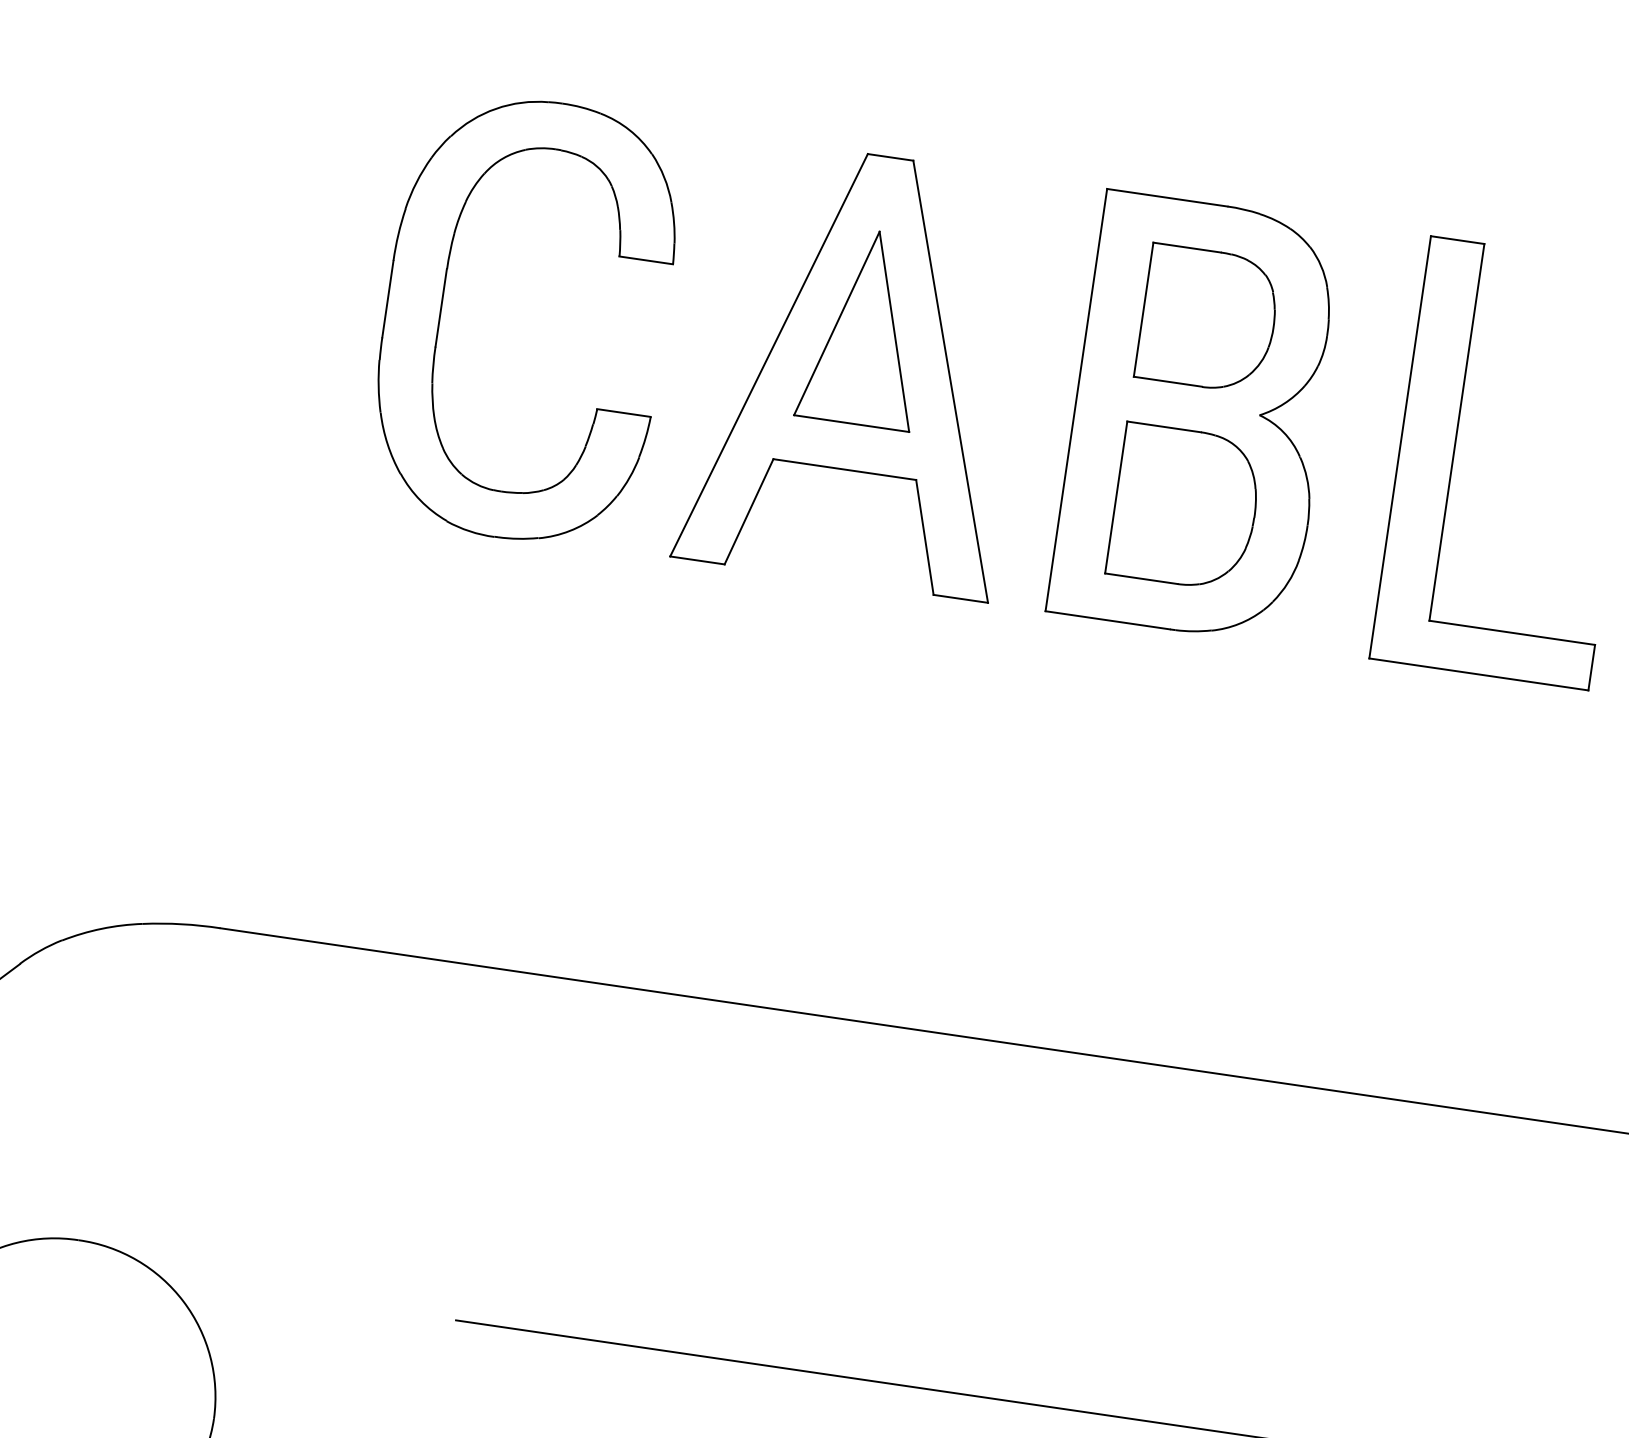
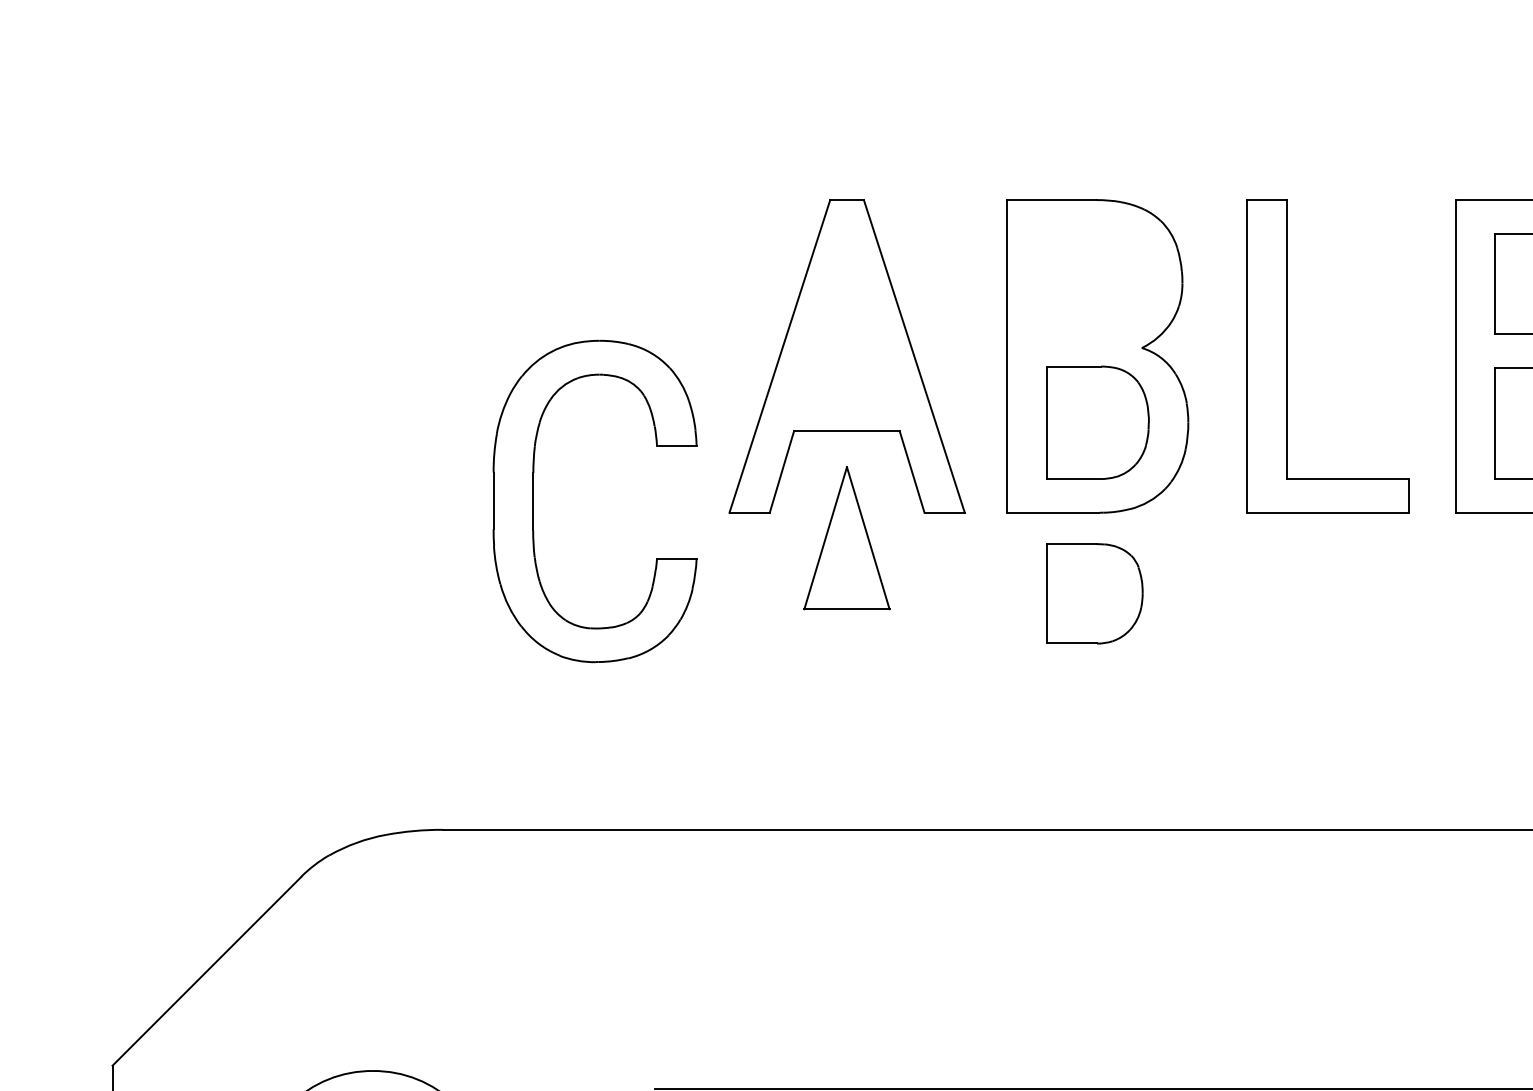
part: (441, 307) -> (533, 501), moved
part: (1208, 318) -> (1094, 593), moved
part: (864, 327) -> (846, 538), moved

